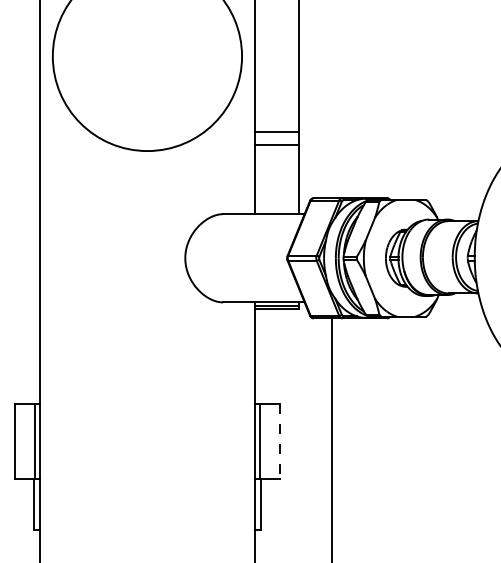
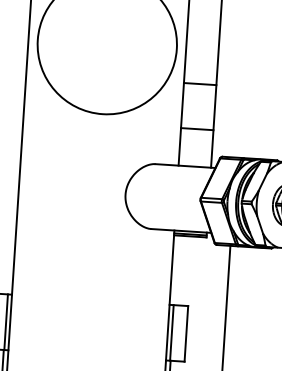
line: (276, 131) -> (200, 83), moved
line: (276, 145) -> (197, 129), moved
line: (279, 441) -> (186, 333), dashed -> solid

